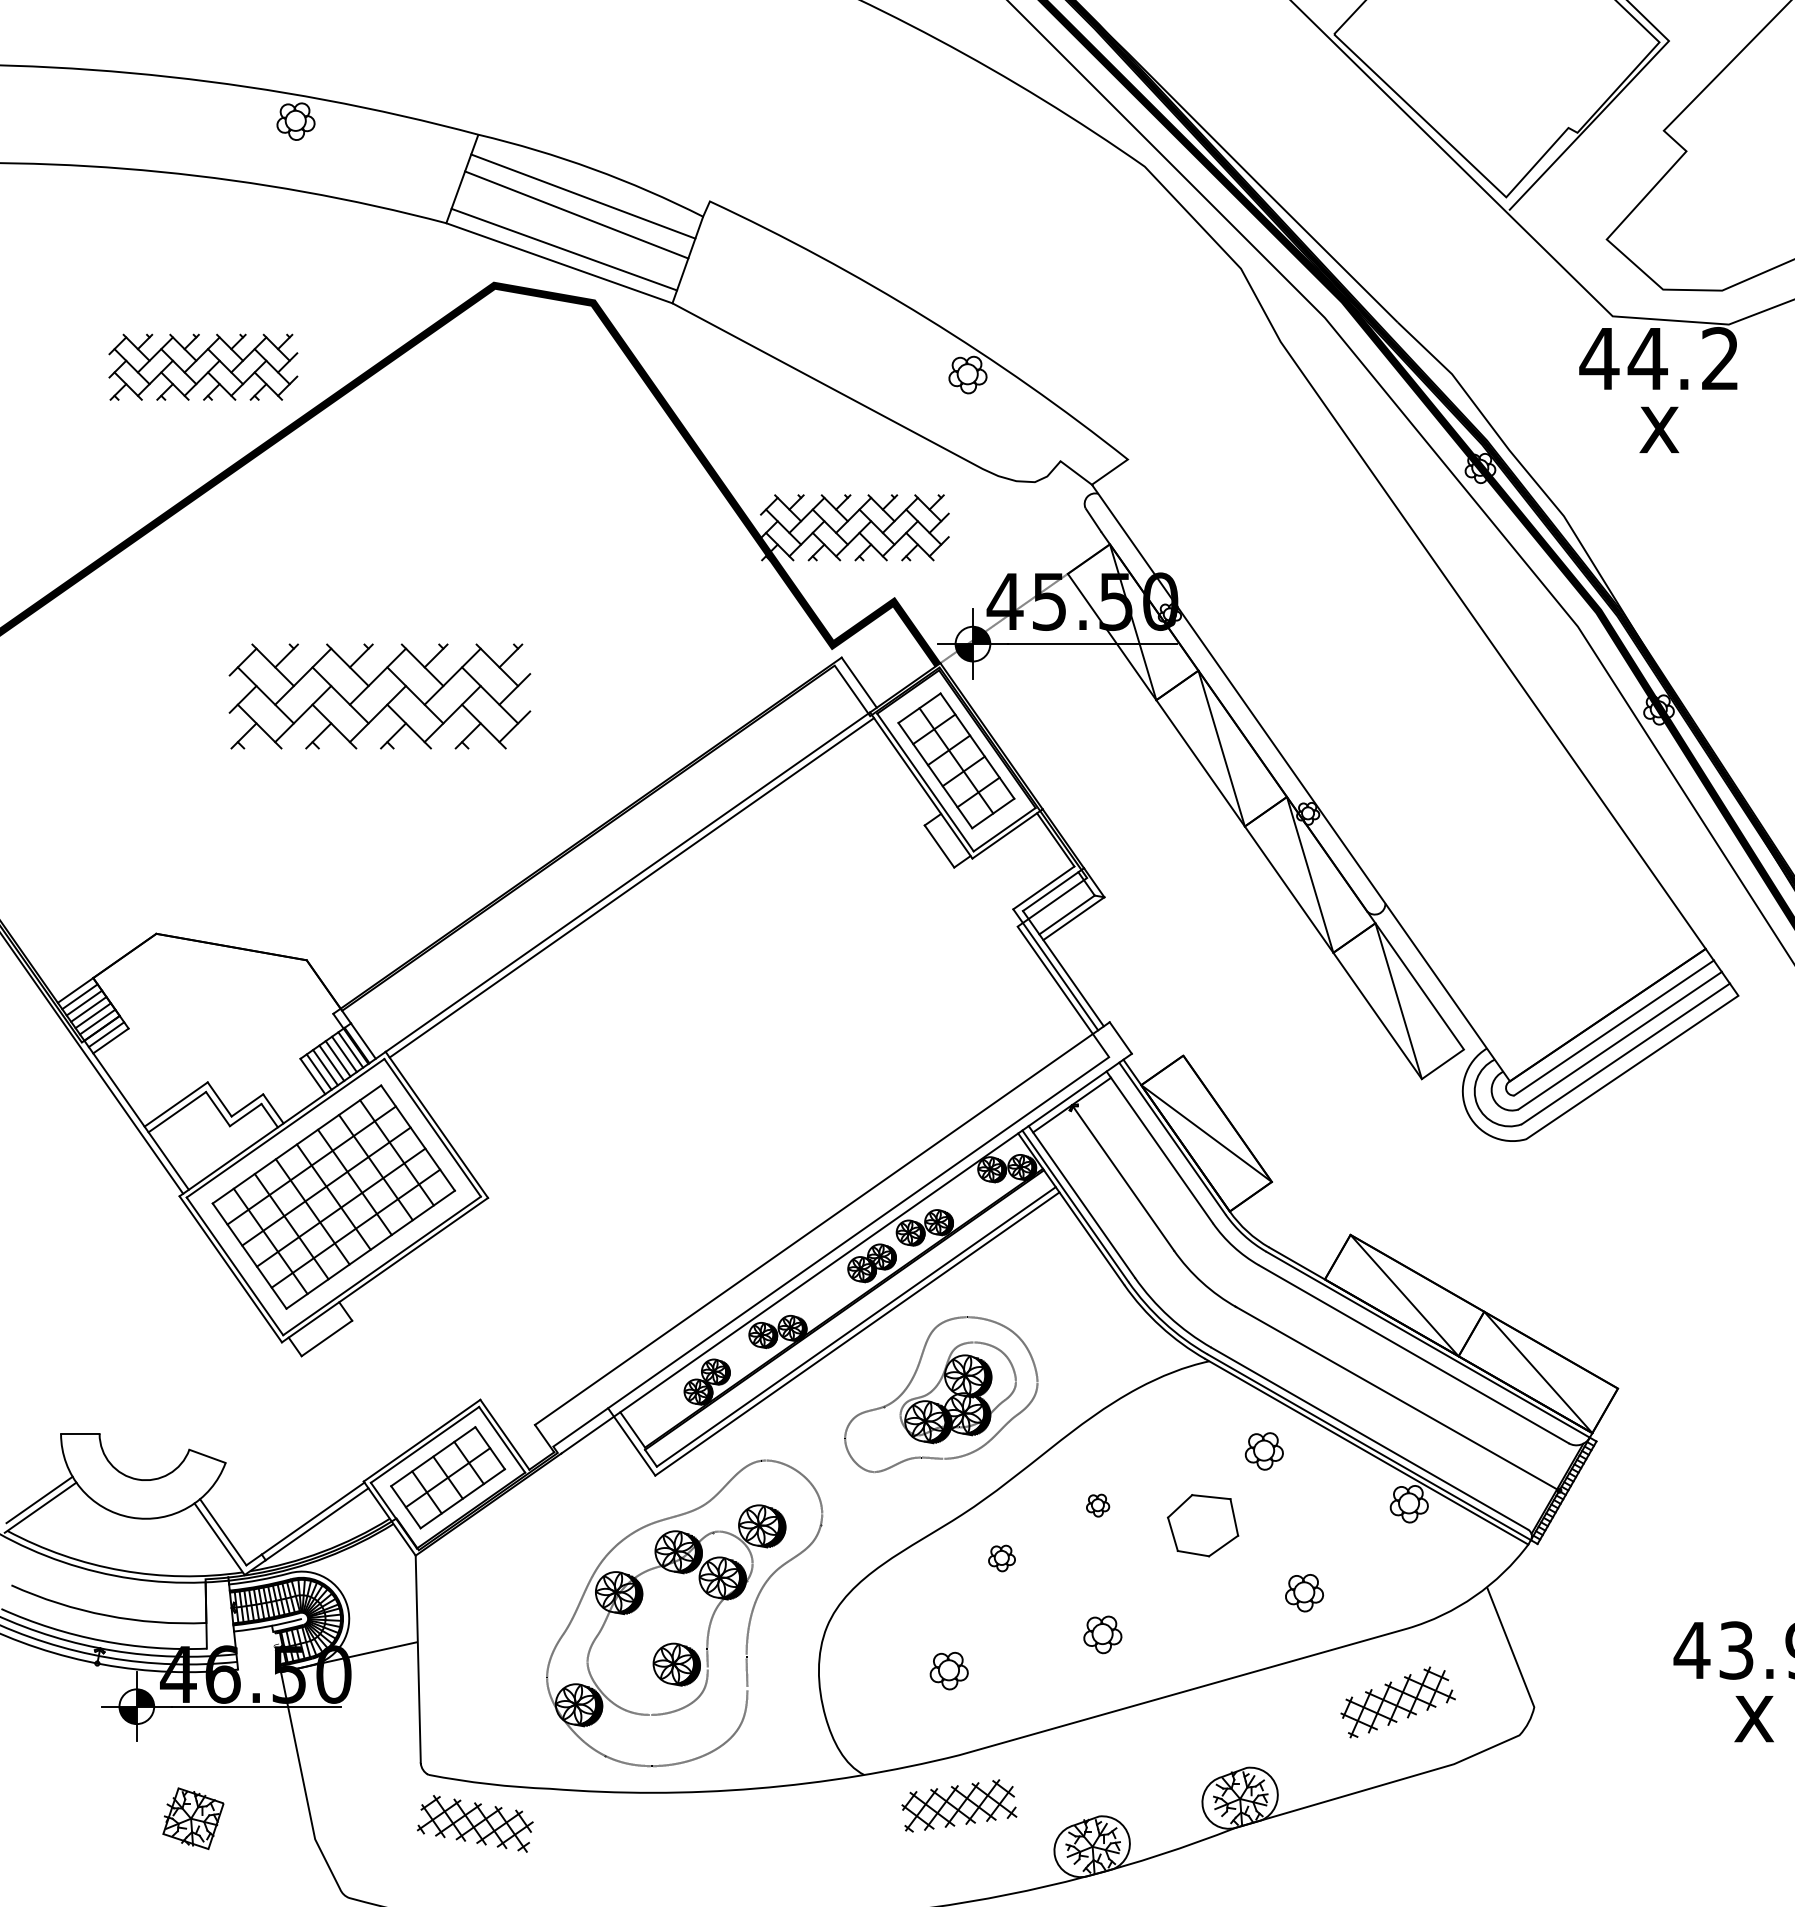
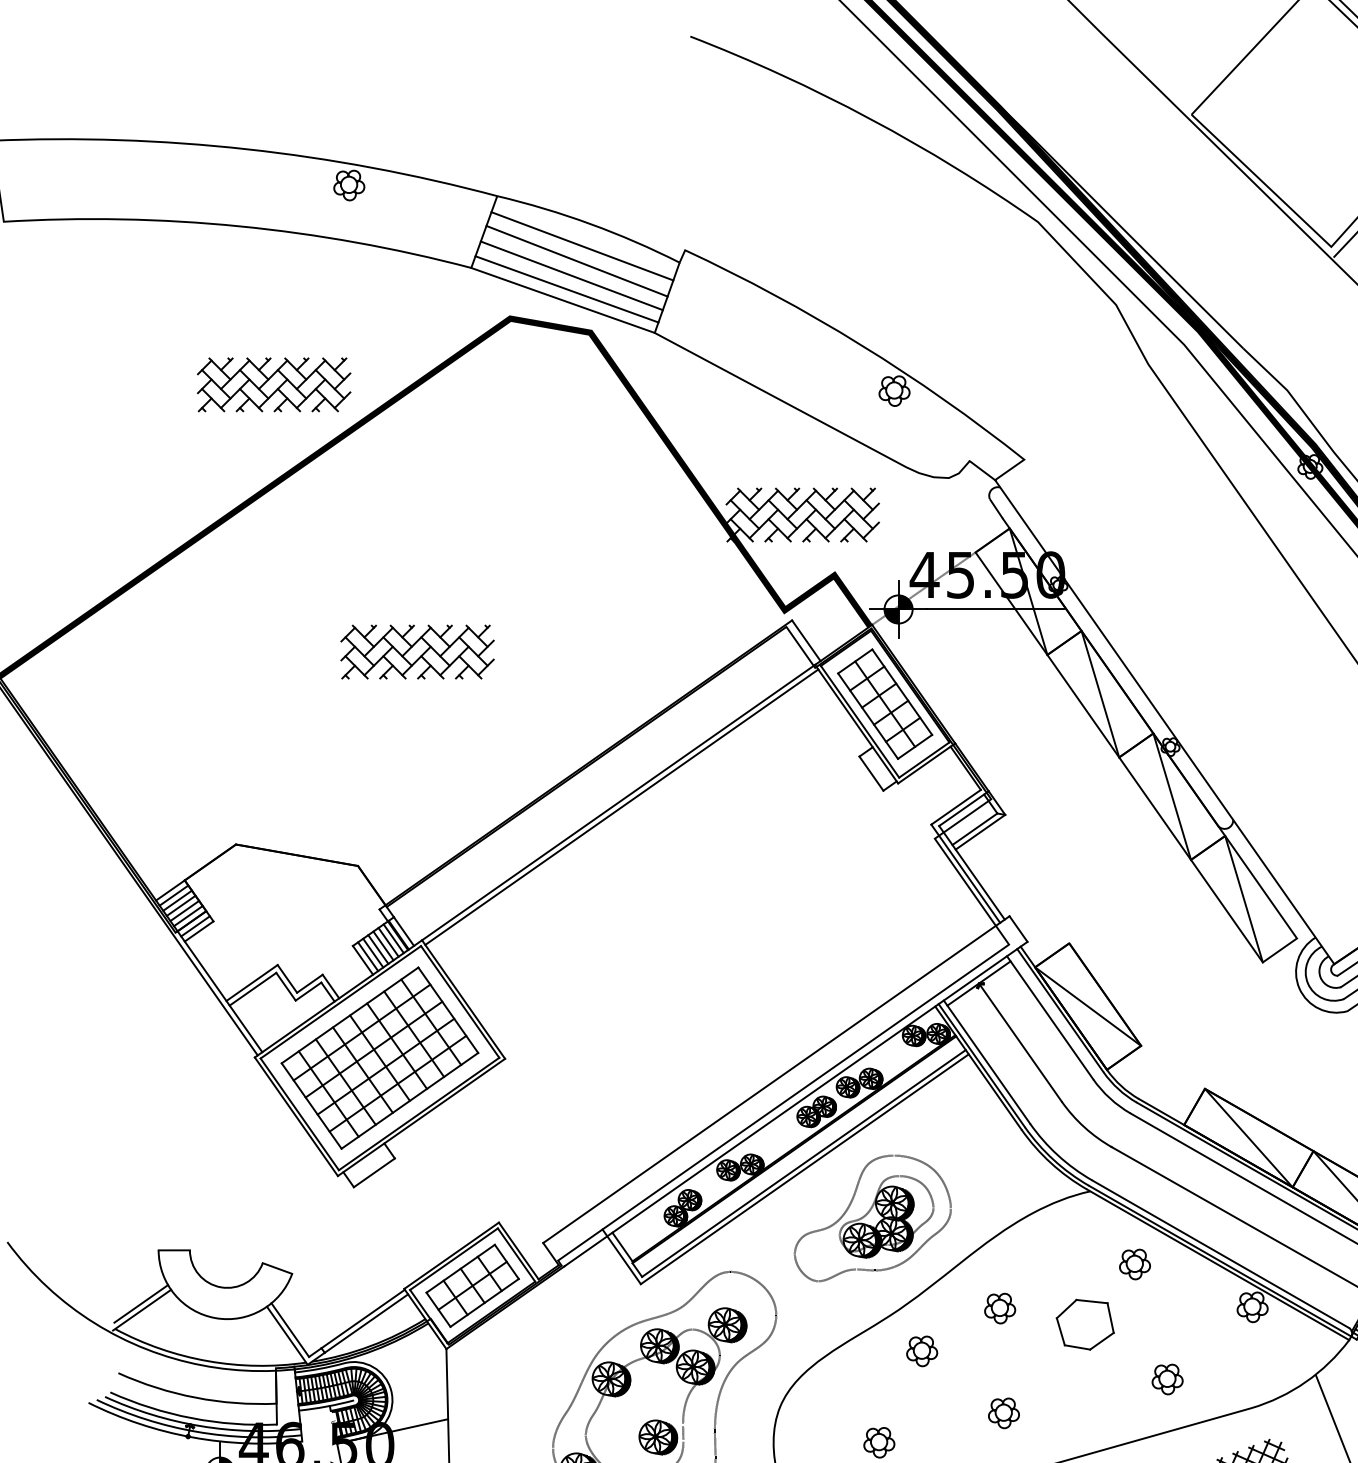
line: (570, 232) -> (572, 275), added
part: (380, 696) -> (417, 651), size x0.62
part: (1097, 1505) -> (999, 1308), size x1.67
part: (1001, 1558) -> (921, 1351), size x1.43

